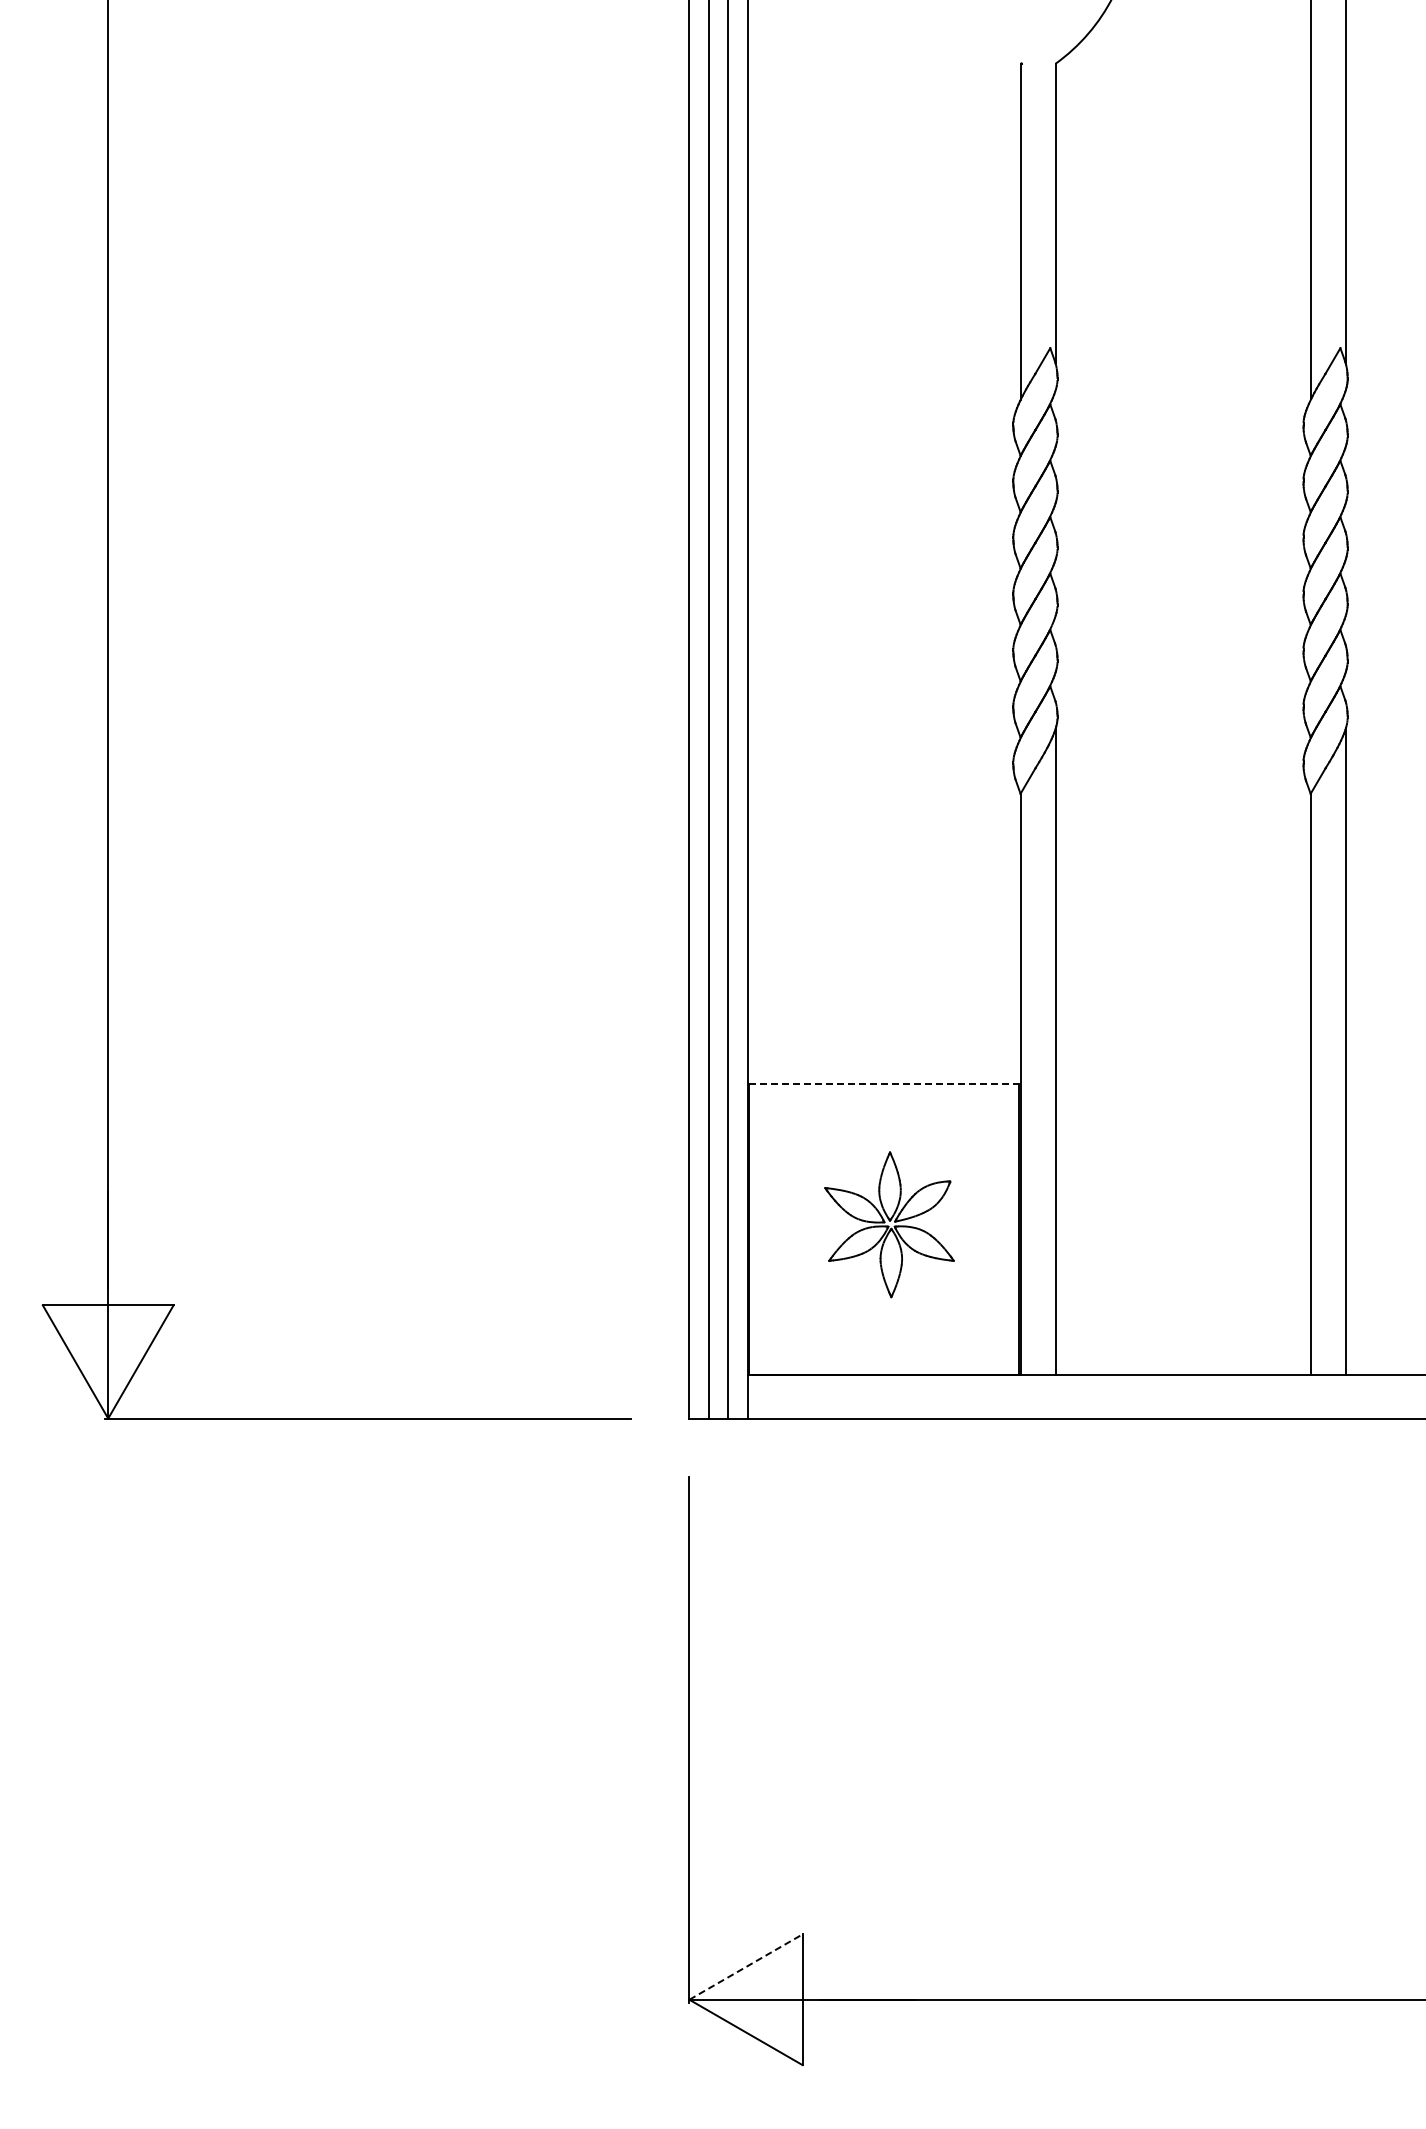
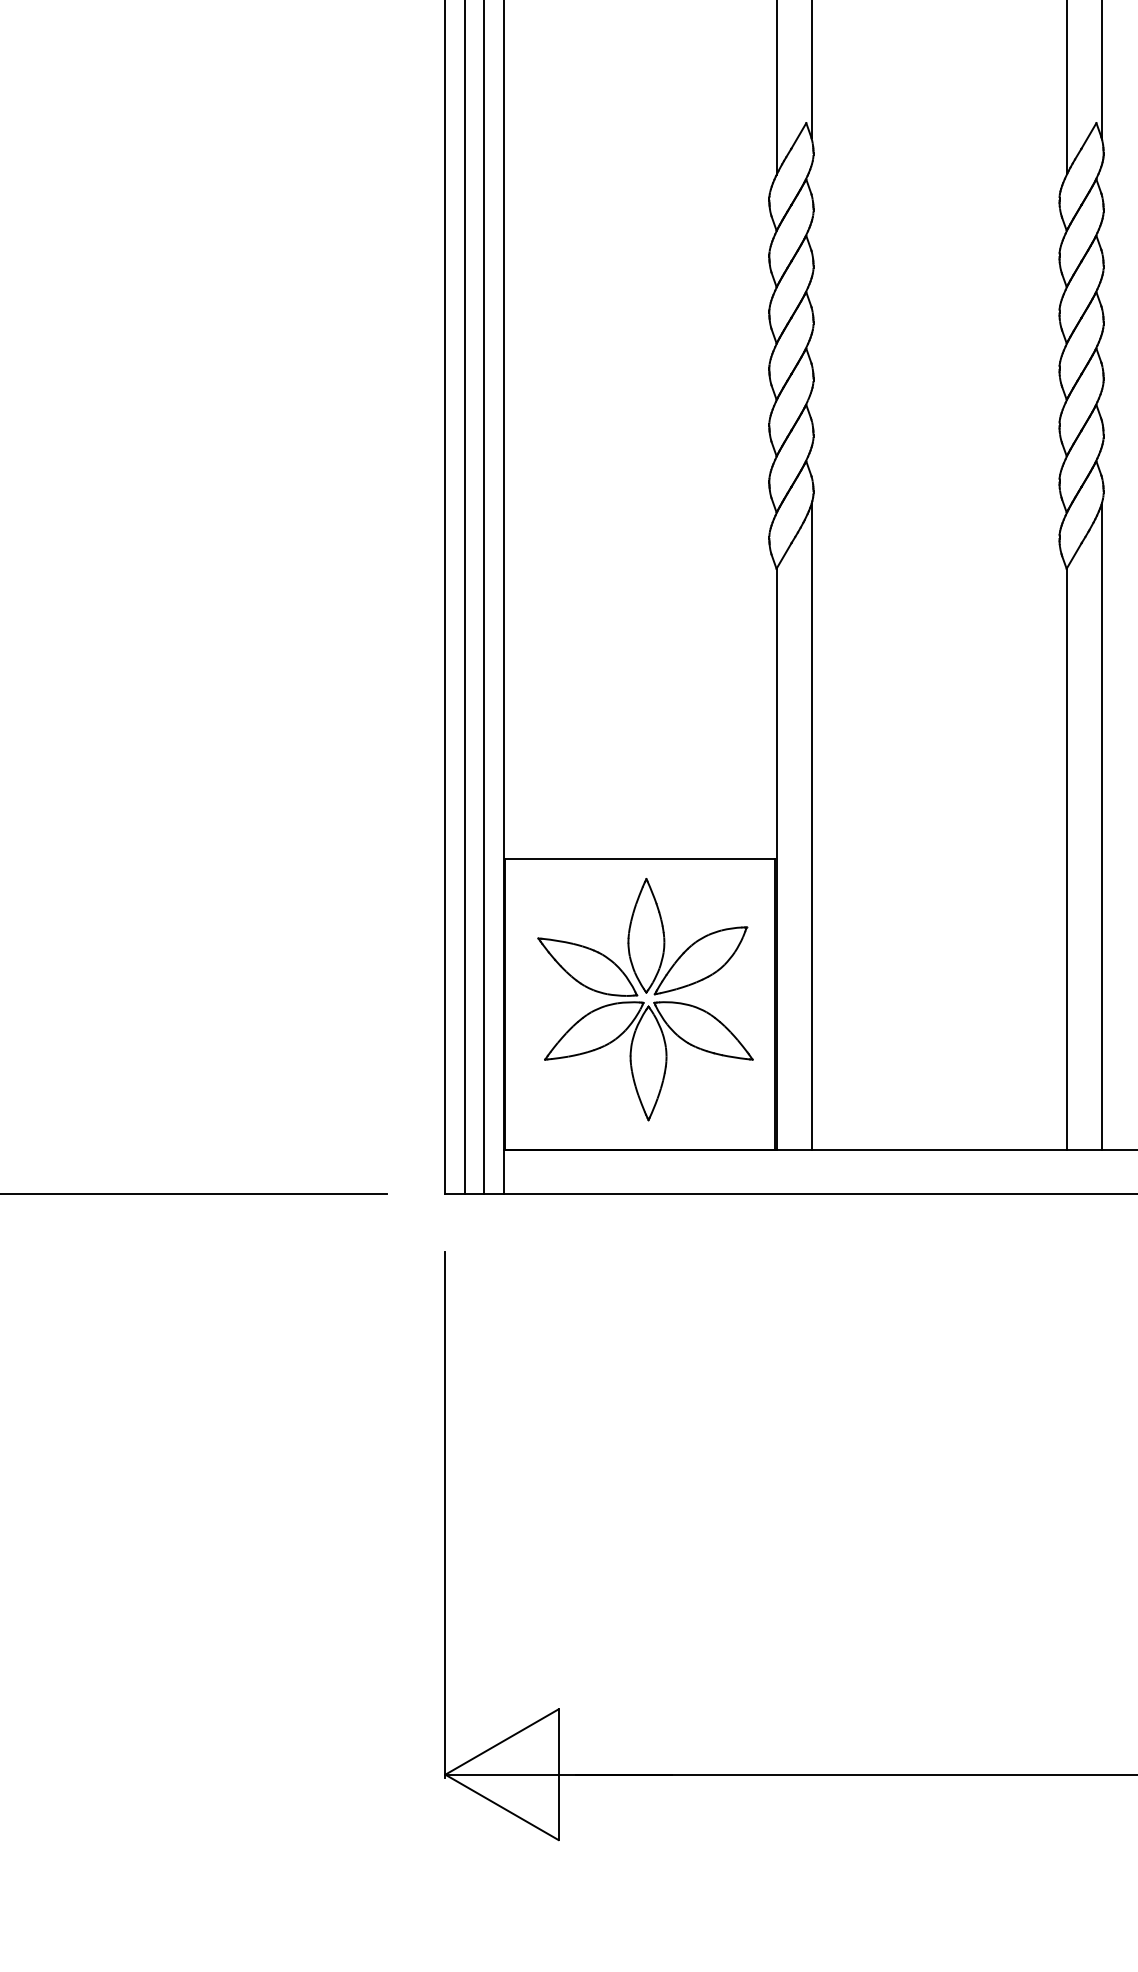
line: (884, 1084) -> (640, 859), dashed -> solid
part: (889, 1224) -> (645, 999), size x1.67
line: (746, 1966) -> (502, 1741), dashed -> solid

